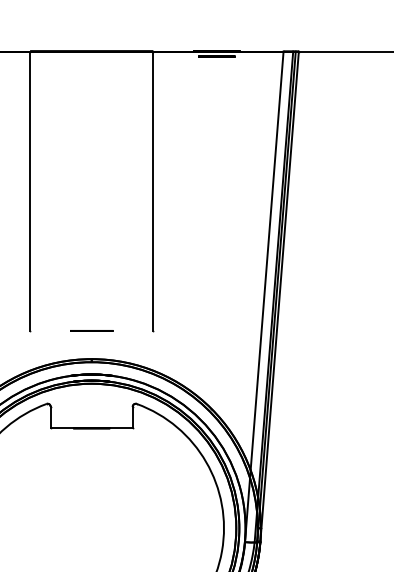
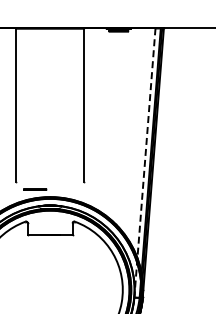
line: (263, 297) -> (144, 163), solid -> dashed
line: (92, 330) -> (35, 189), moved

